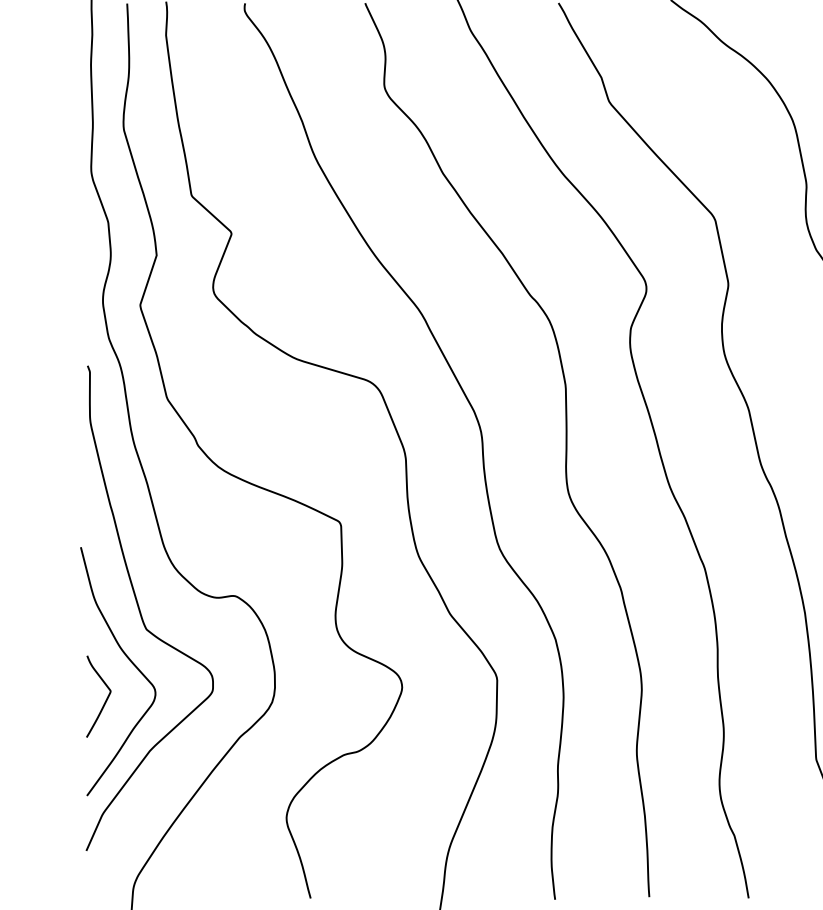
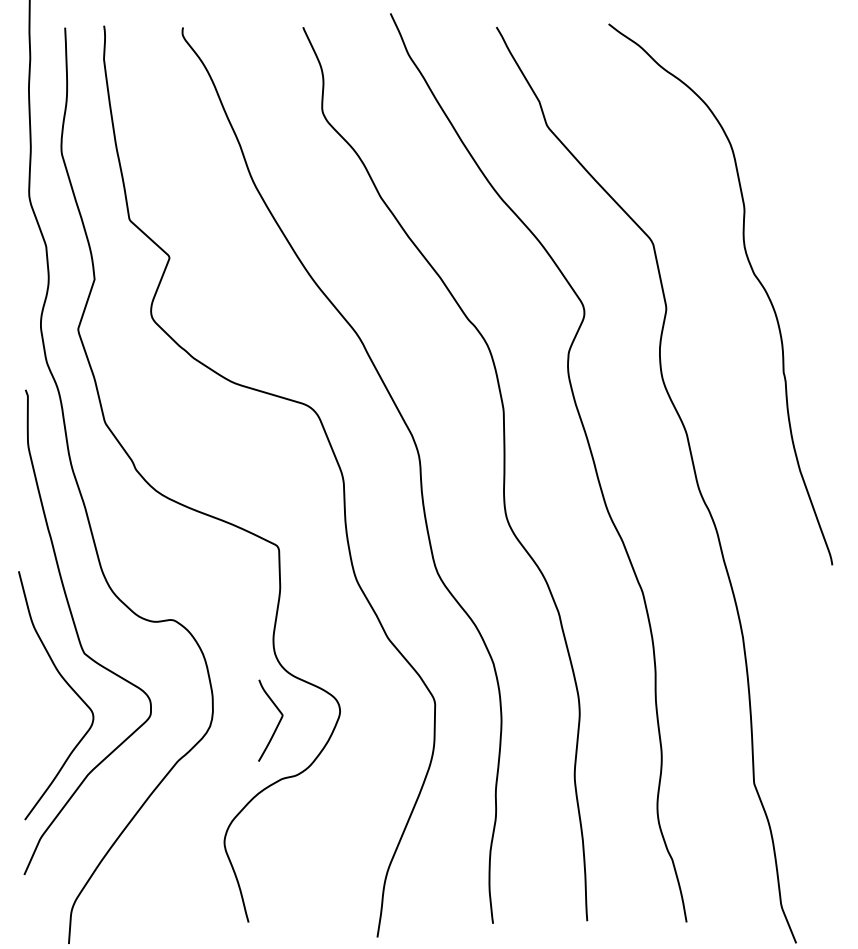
curve: (105, 699) -> (277, 723), moved

